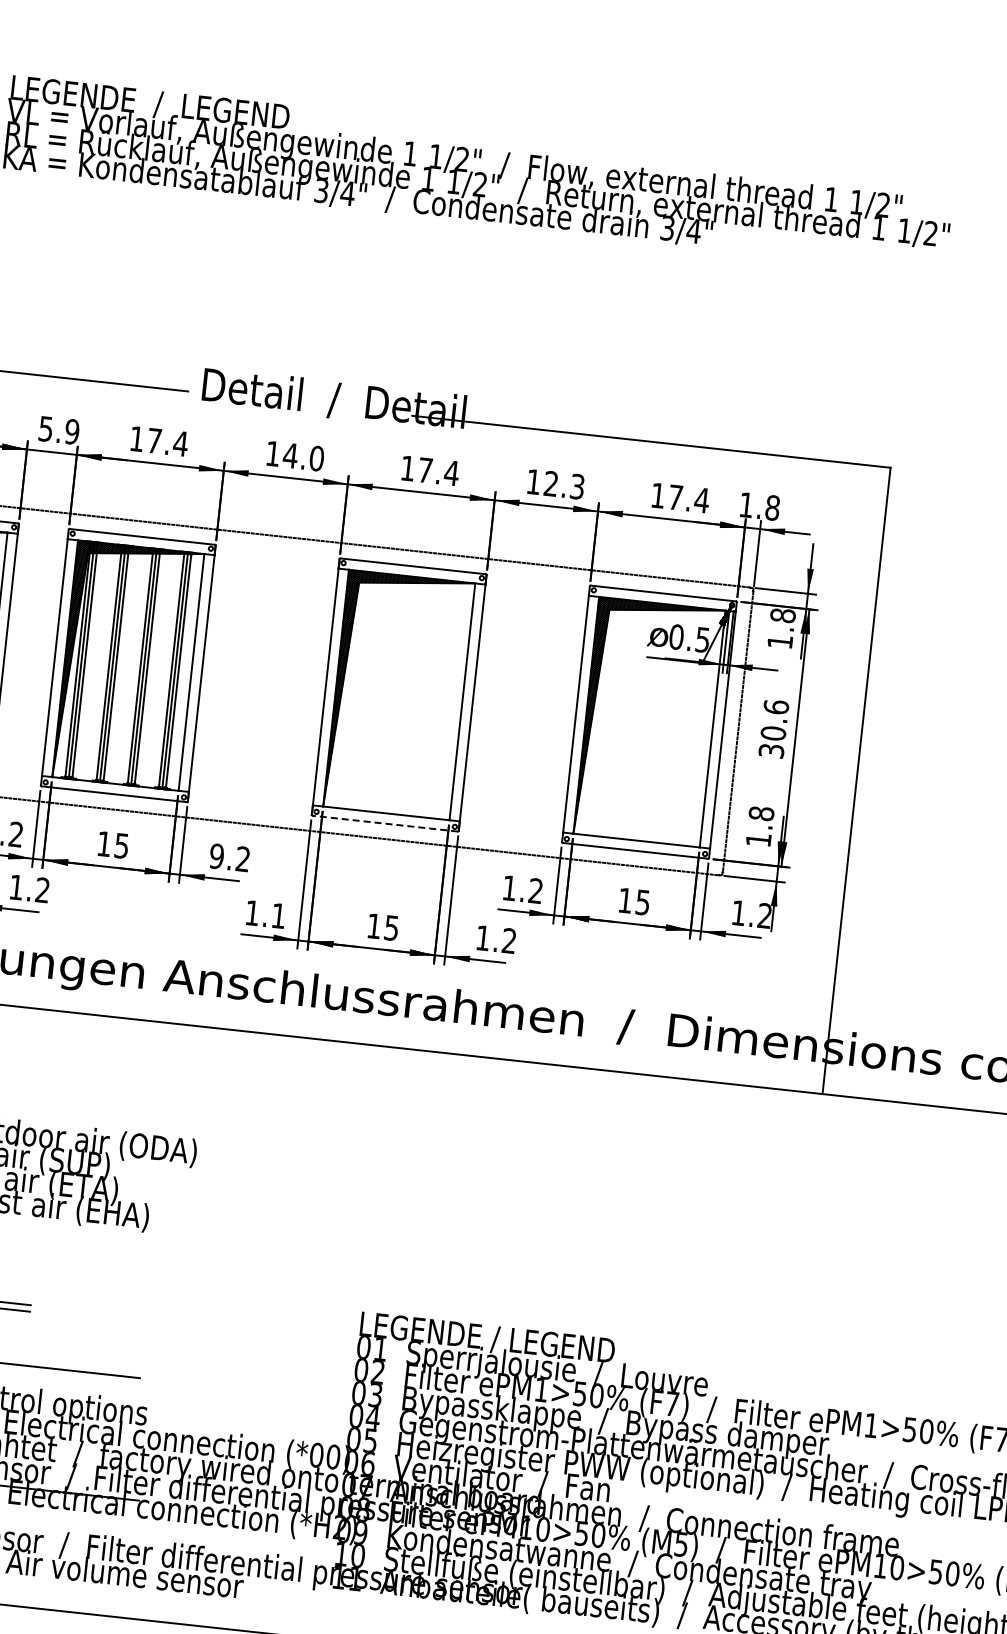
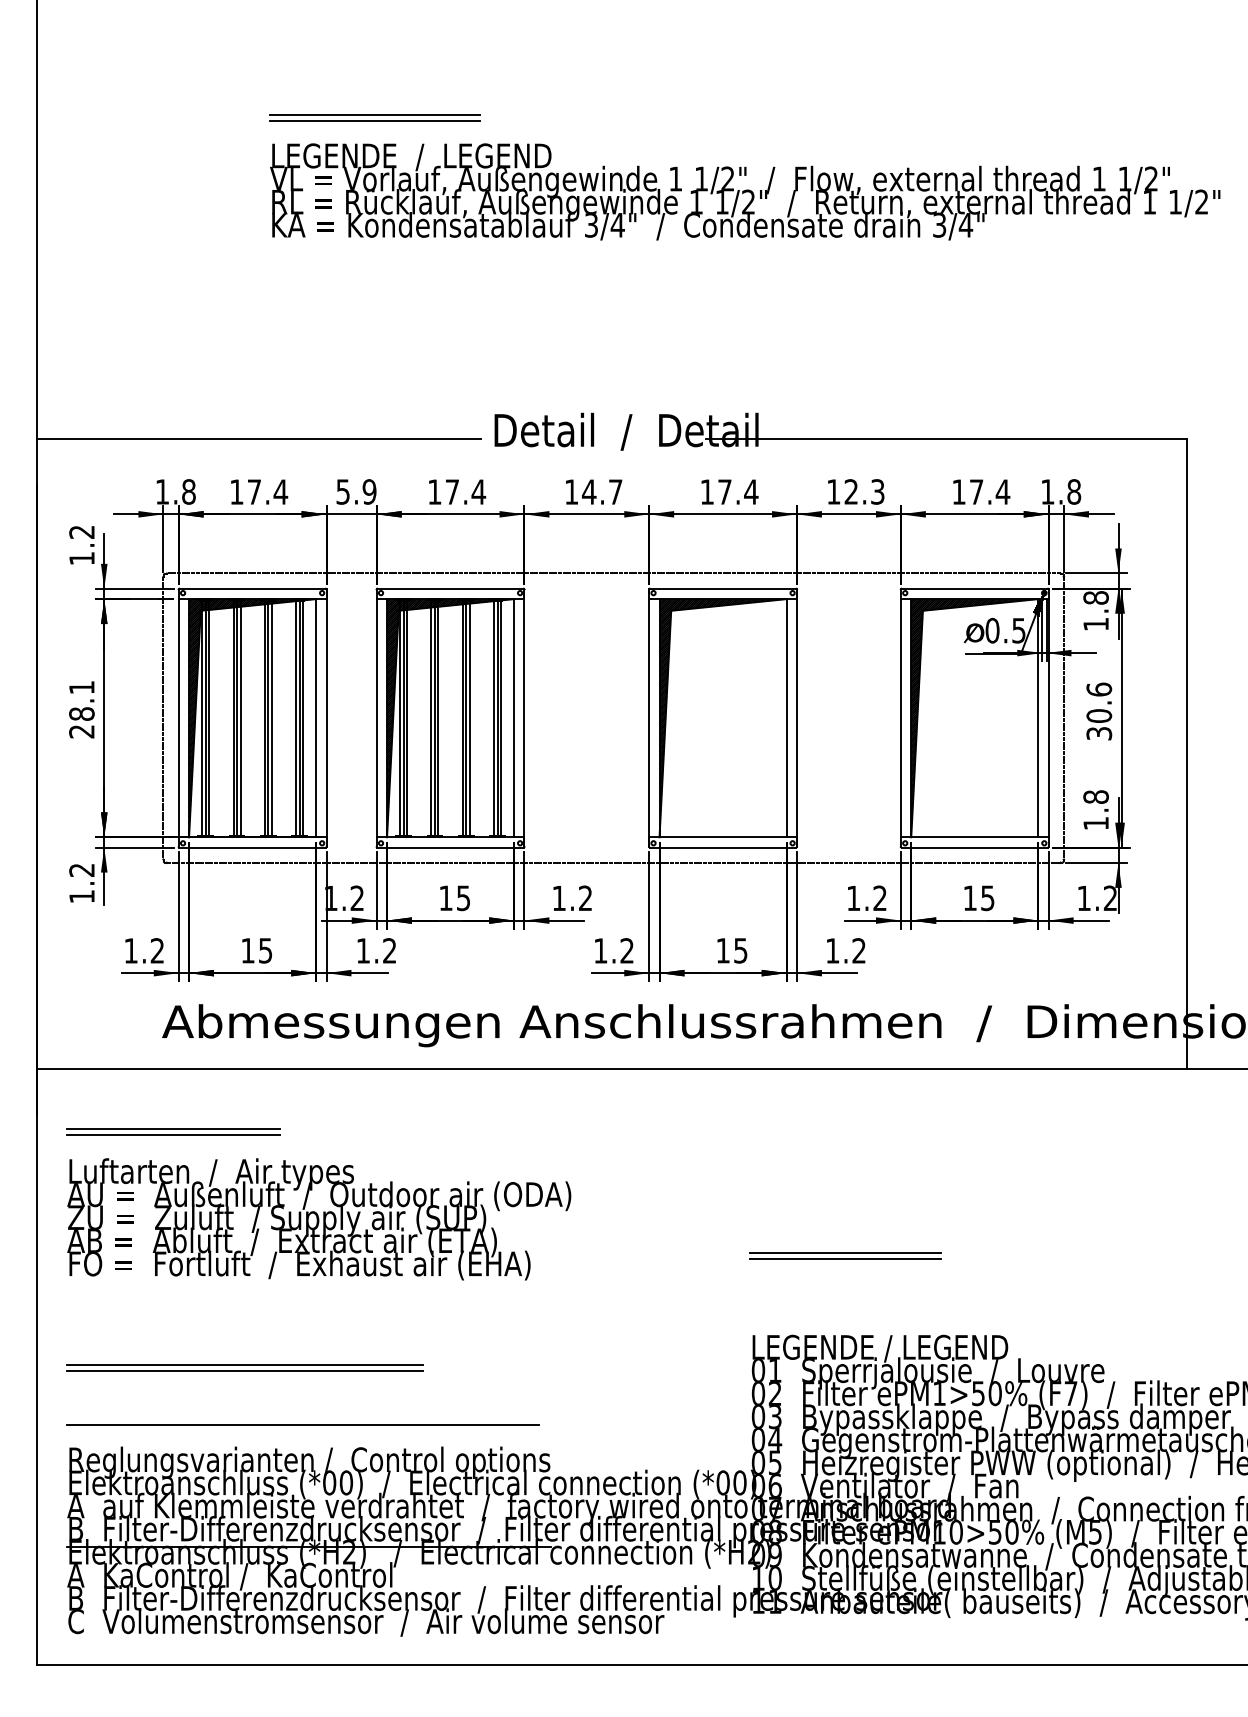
line: (117, 57) -> (374, 114), added
line: (117, 64) -> (374, 121), added
text: (316, 457) -> (615, 491), 14.0 -> 14.7
line: (384, 823) -> (722, 847), dashed -> solid
text: (217, 856) -> (559, 898), 9.2 -> 1.2
text: (278, 915) -> (626, 950), 1.1 -> 1.2
line: (463, 1239) -> (845, 1252), added
line: (462, 1246) -> (845, 1259), added

